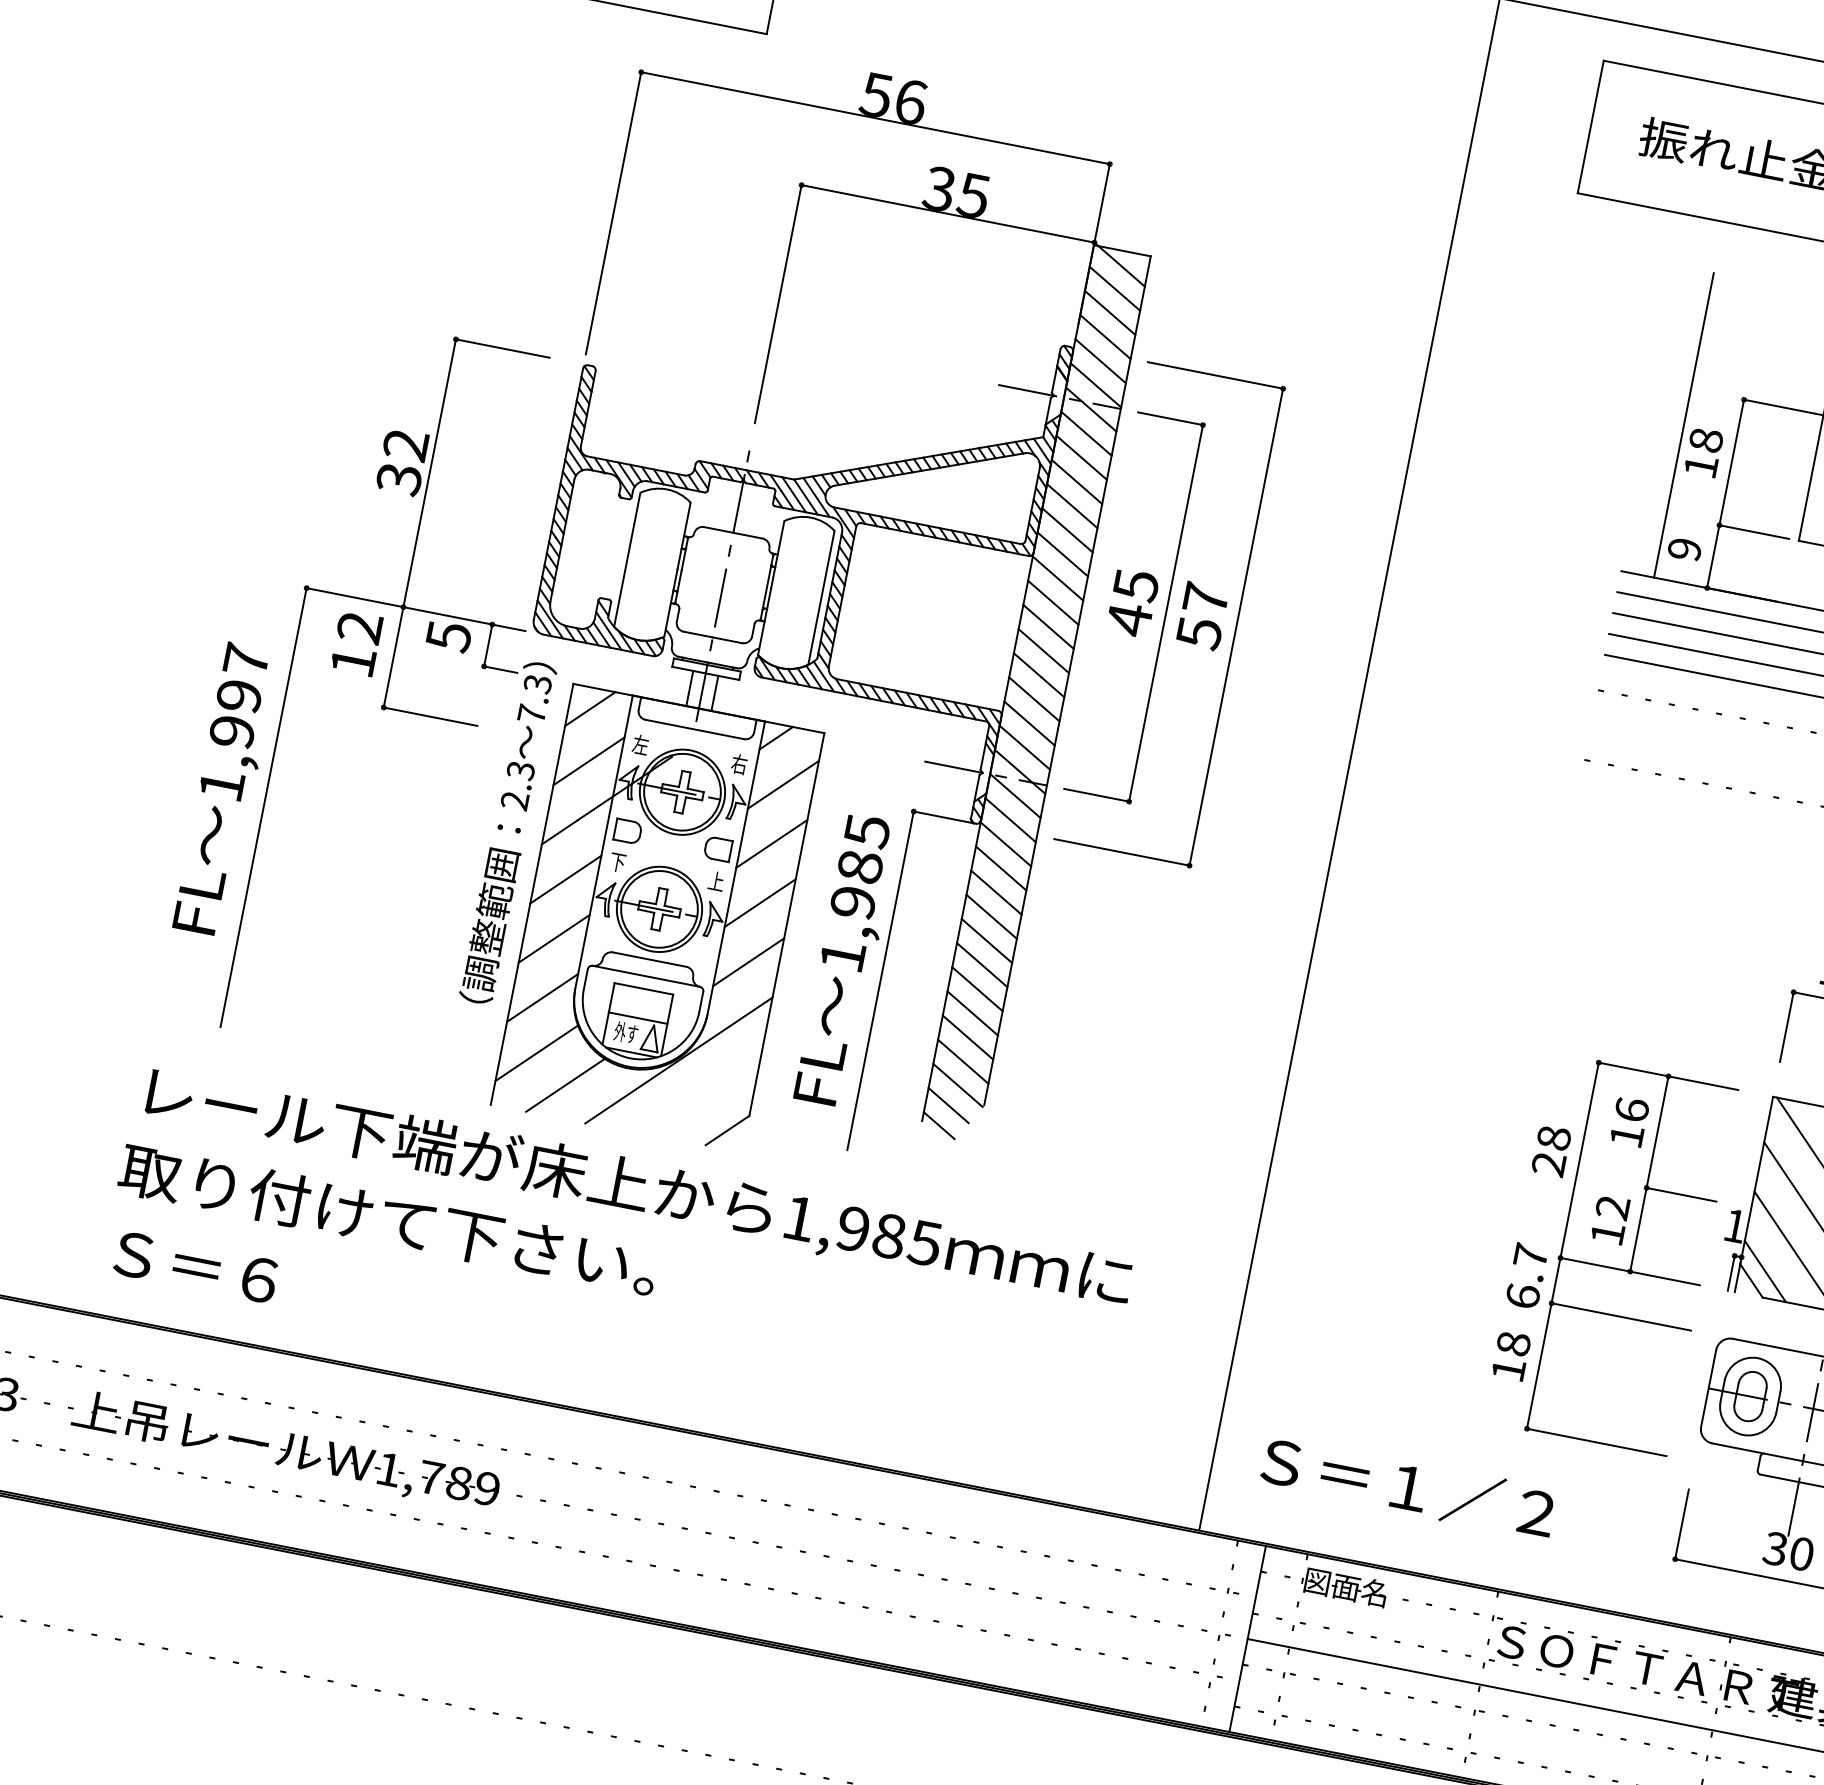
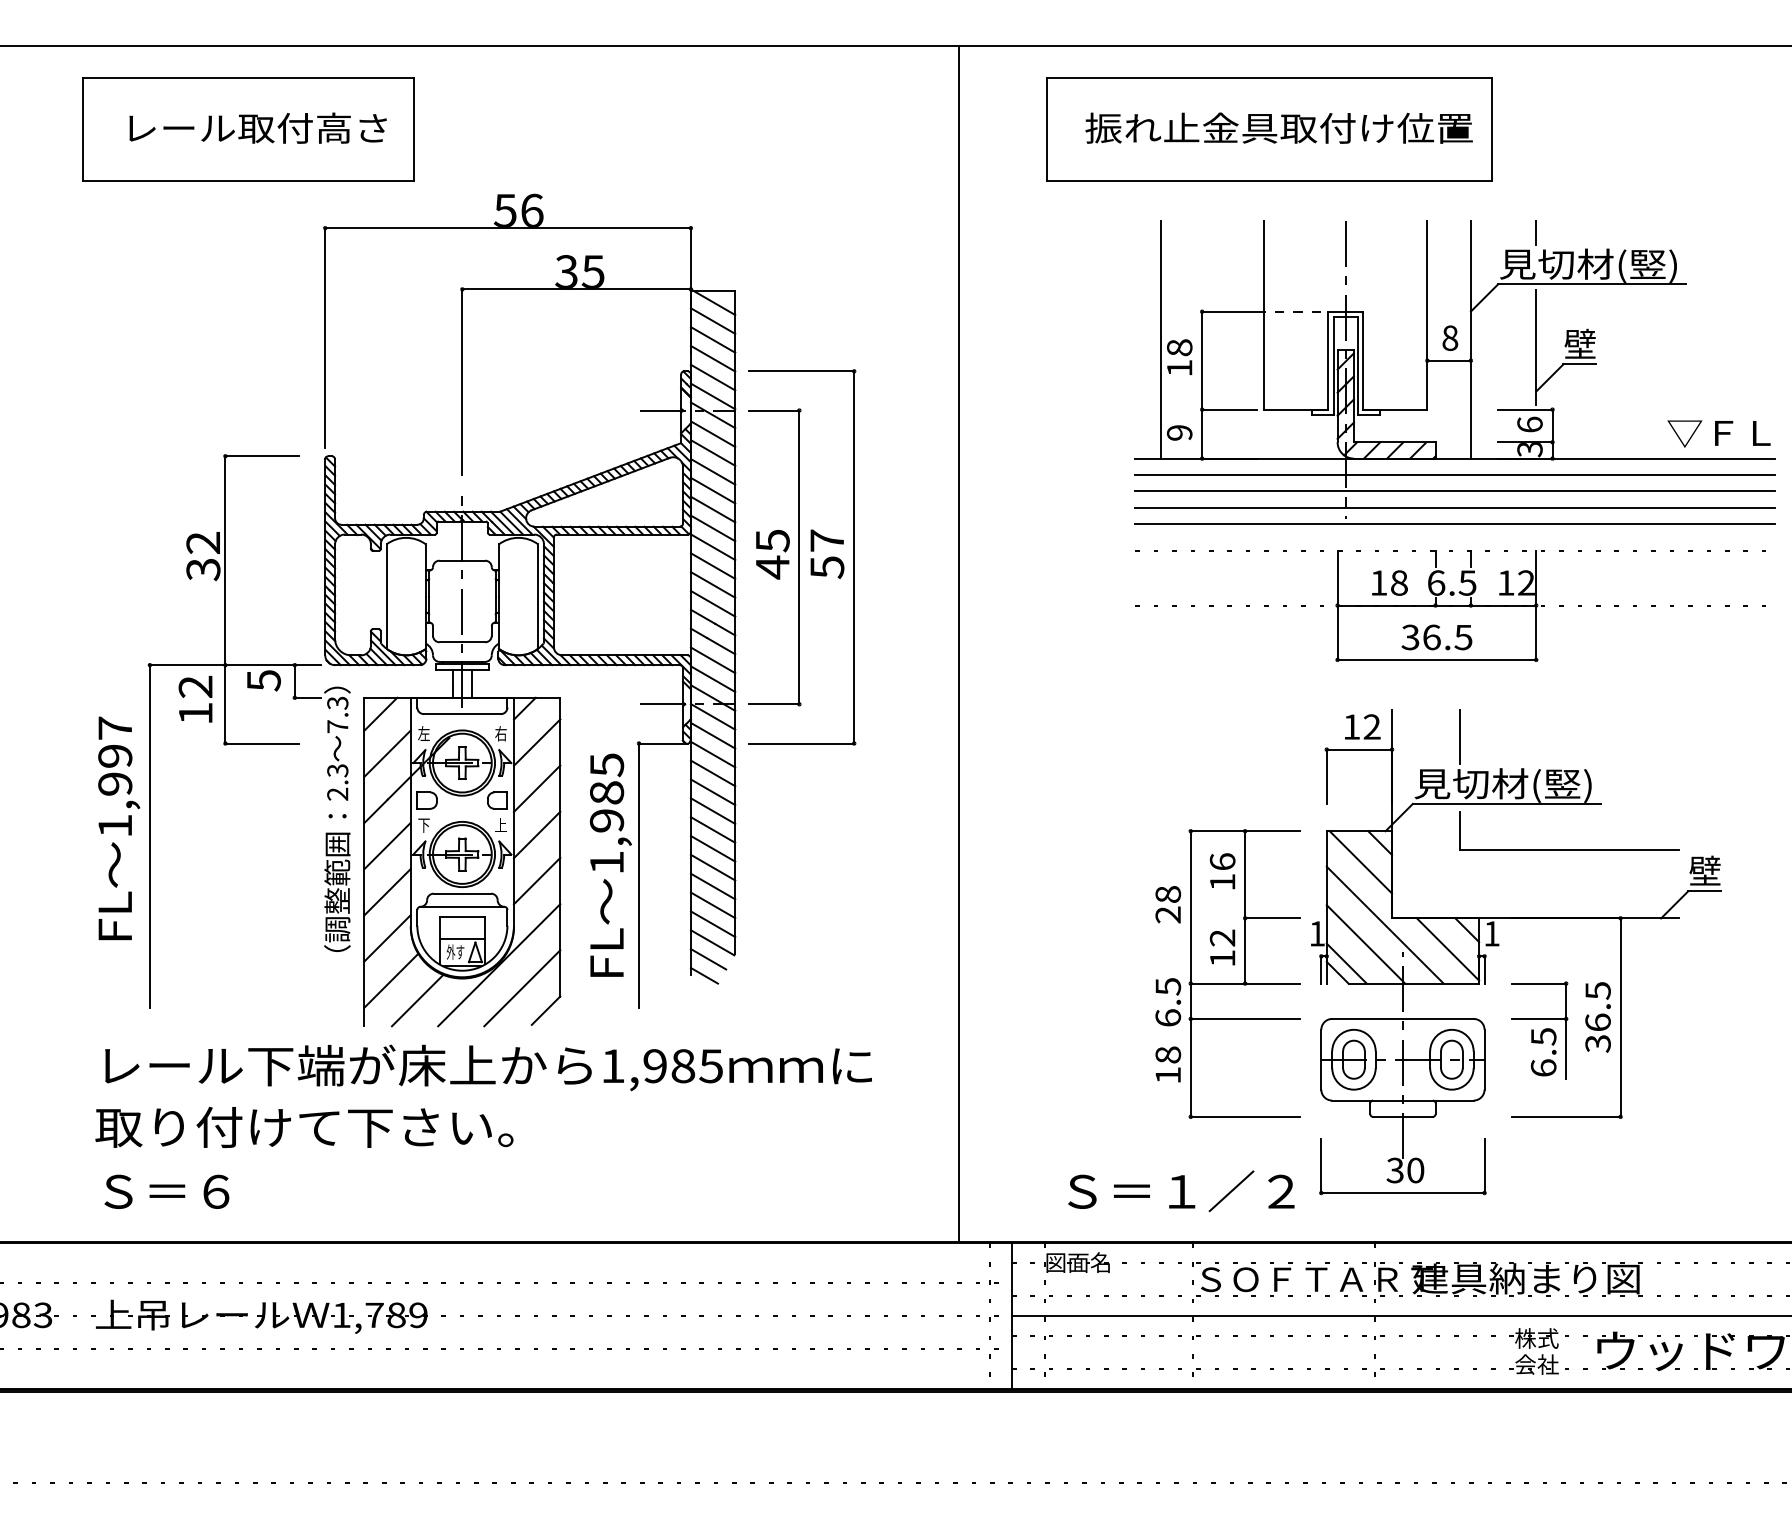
line: (702, 1096) -> (522, 988), added
text: (1531, 1256) -> (1168, 986), 6.7 -> 6.5
text: (1408, 1487) -> (1181, 1191), moved

